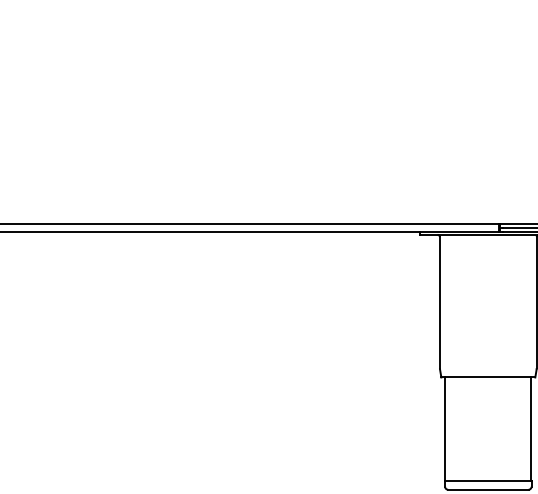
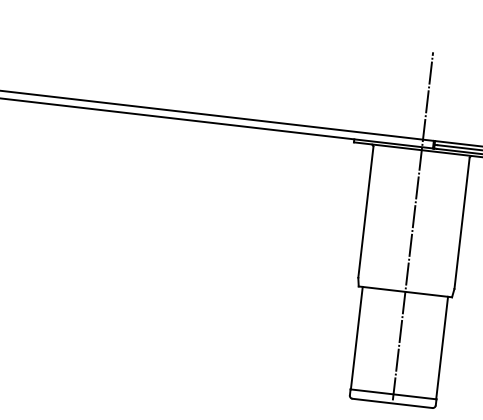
line: (488, 311) -> (413, 226), added

